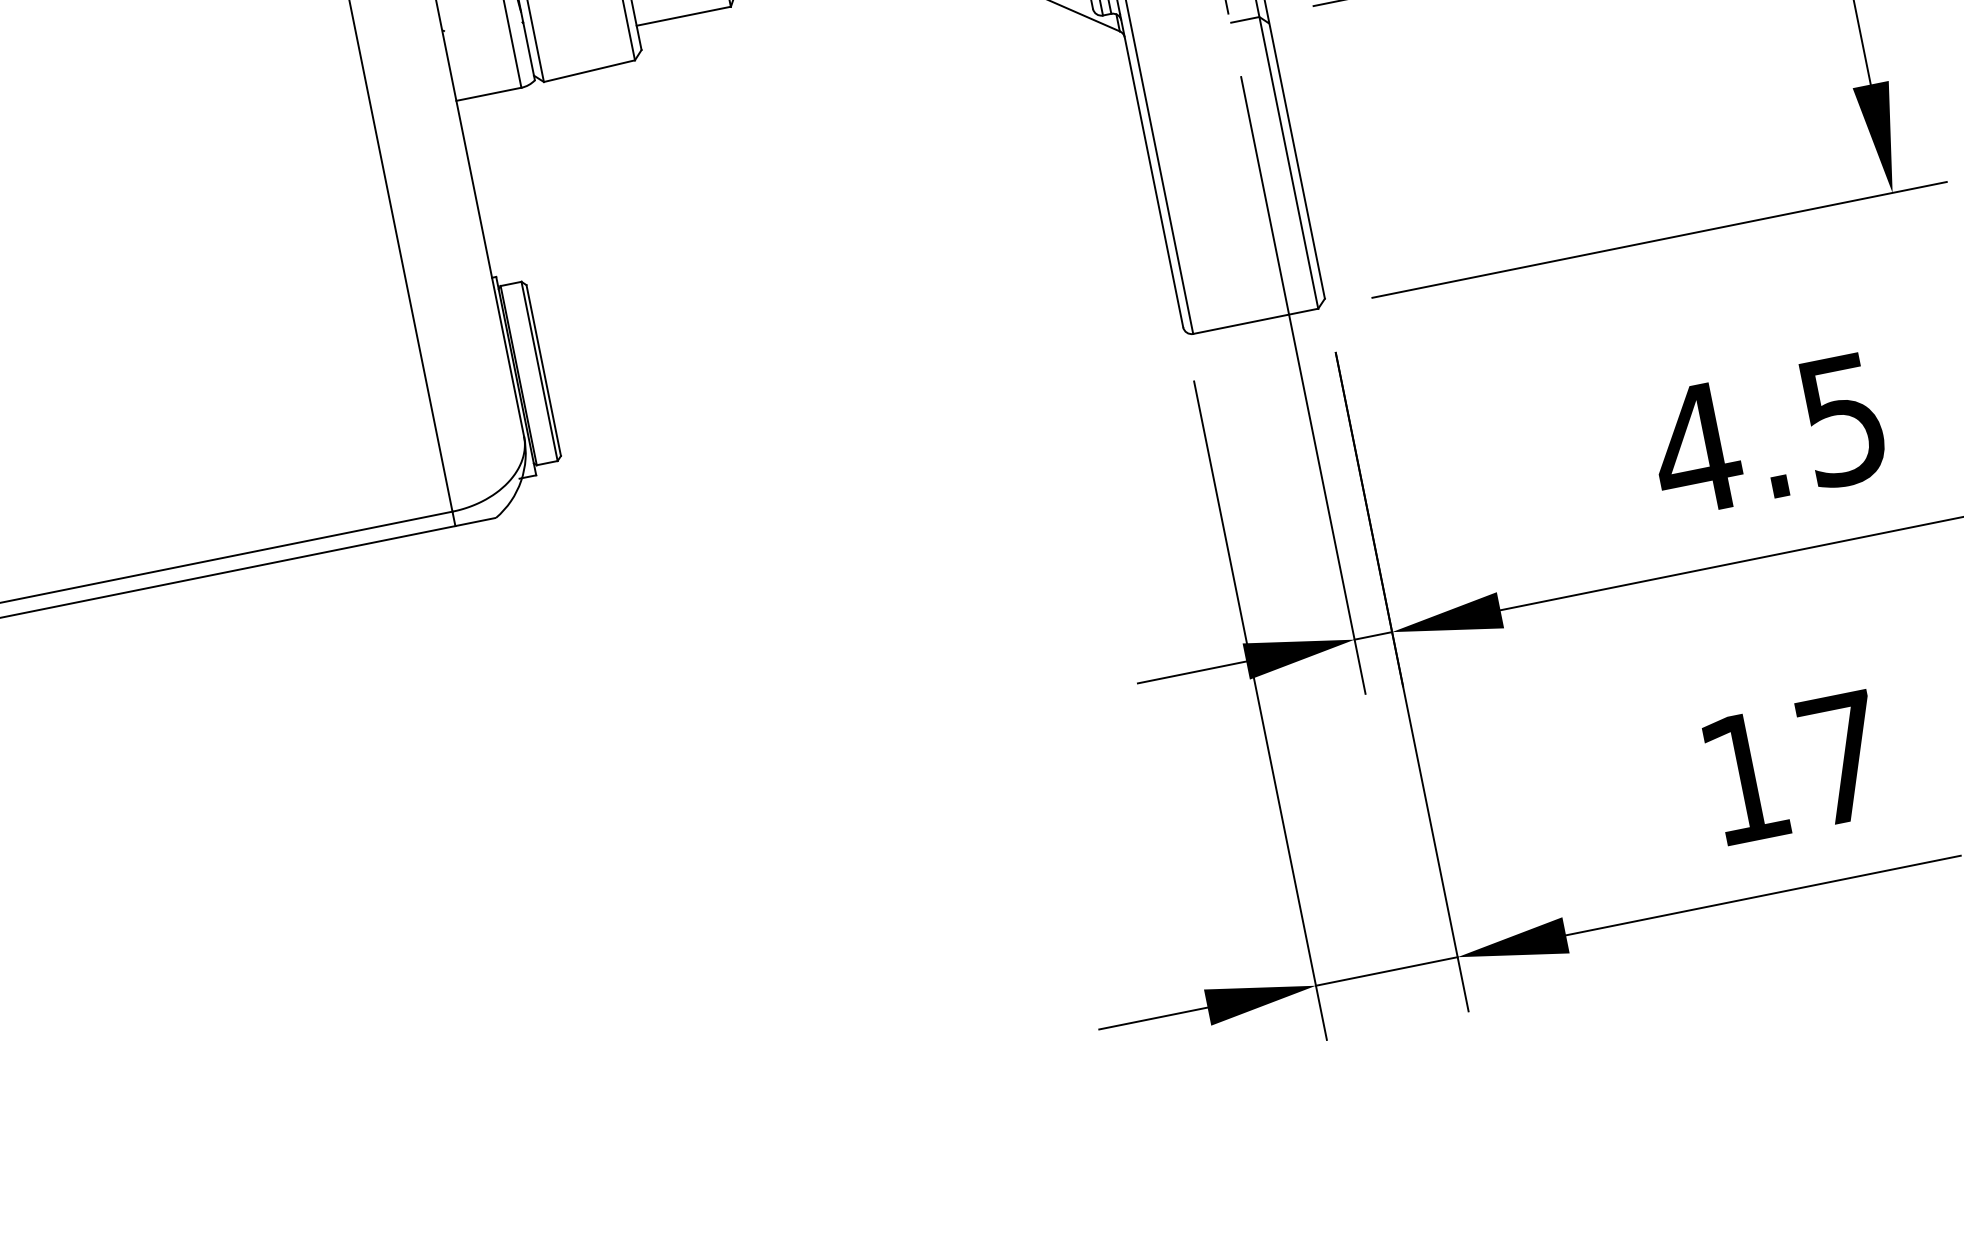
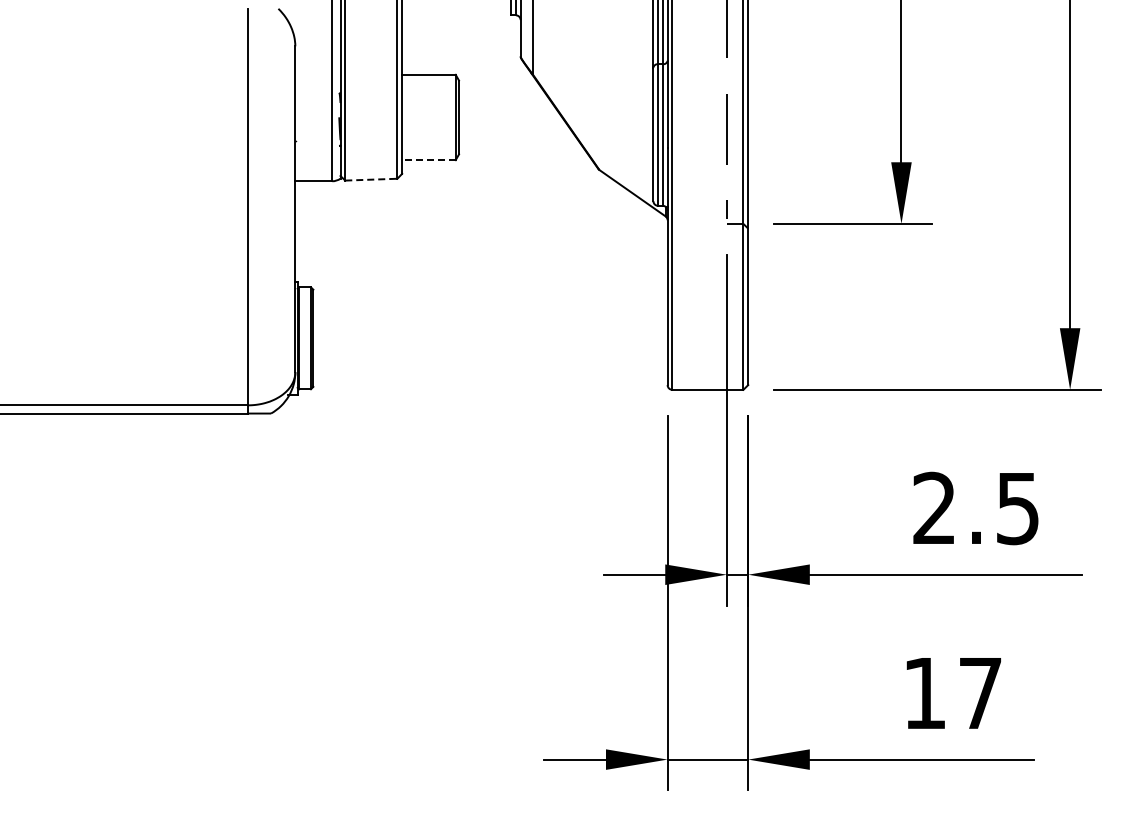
line: (683, 17) -> (428, 160), solid -> dashed
line: (589, 70) -> (371, 179), solid -> dashed
text: (1695, 447) -> (934, 507), 4.5 -> 2.5

